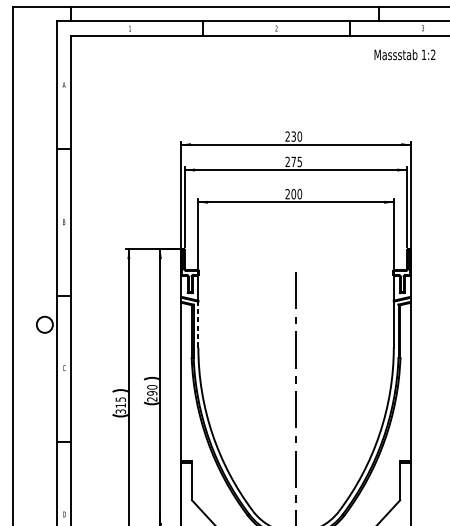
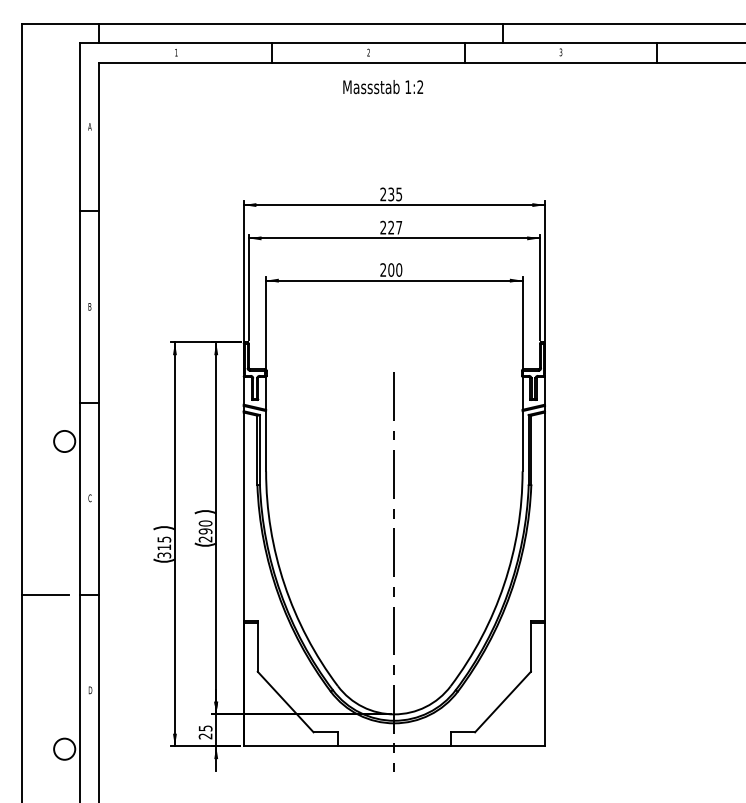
text: (405, 55) -> (383, 87), moved
text: (300, 136) -> (399, 194), 230 -> 235
text: (296, 161) -> (395, 227), 275 -> 227
line: (198, 324) -> (266, 440), dashed -> solid
line: (30, 442) -> (45, 595), added

